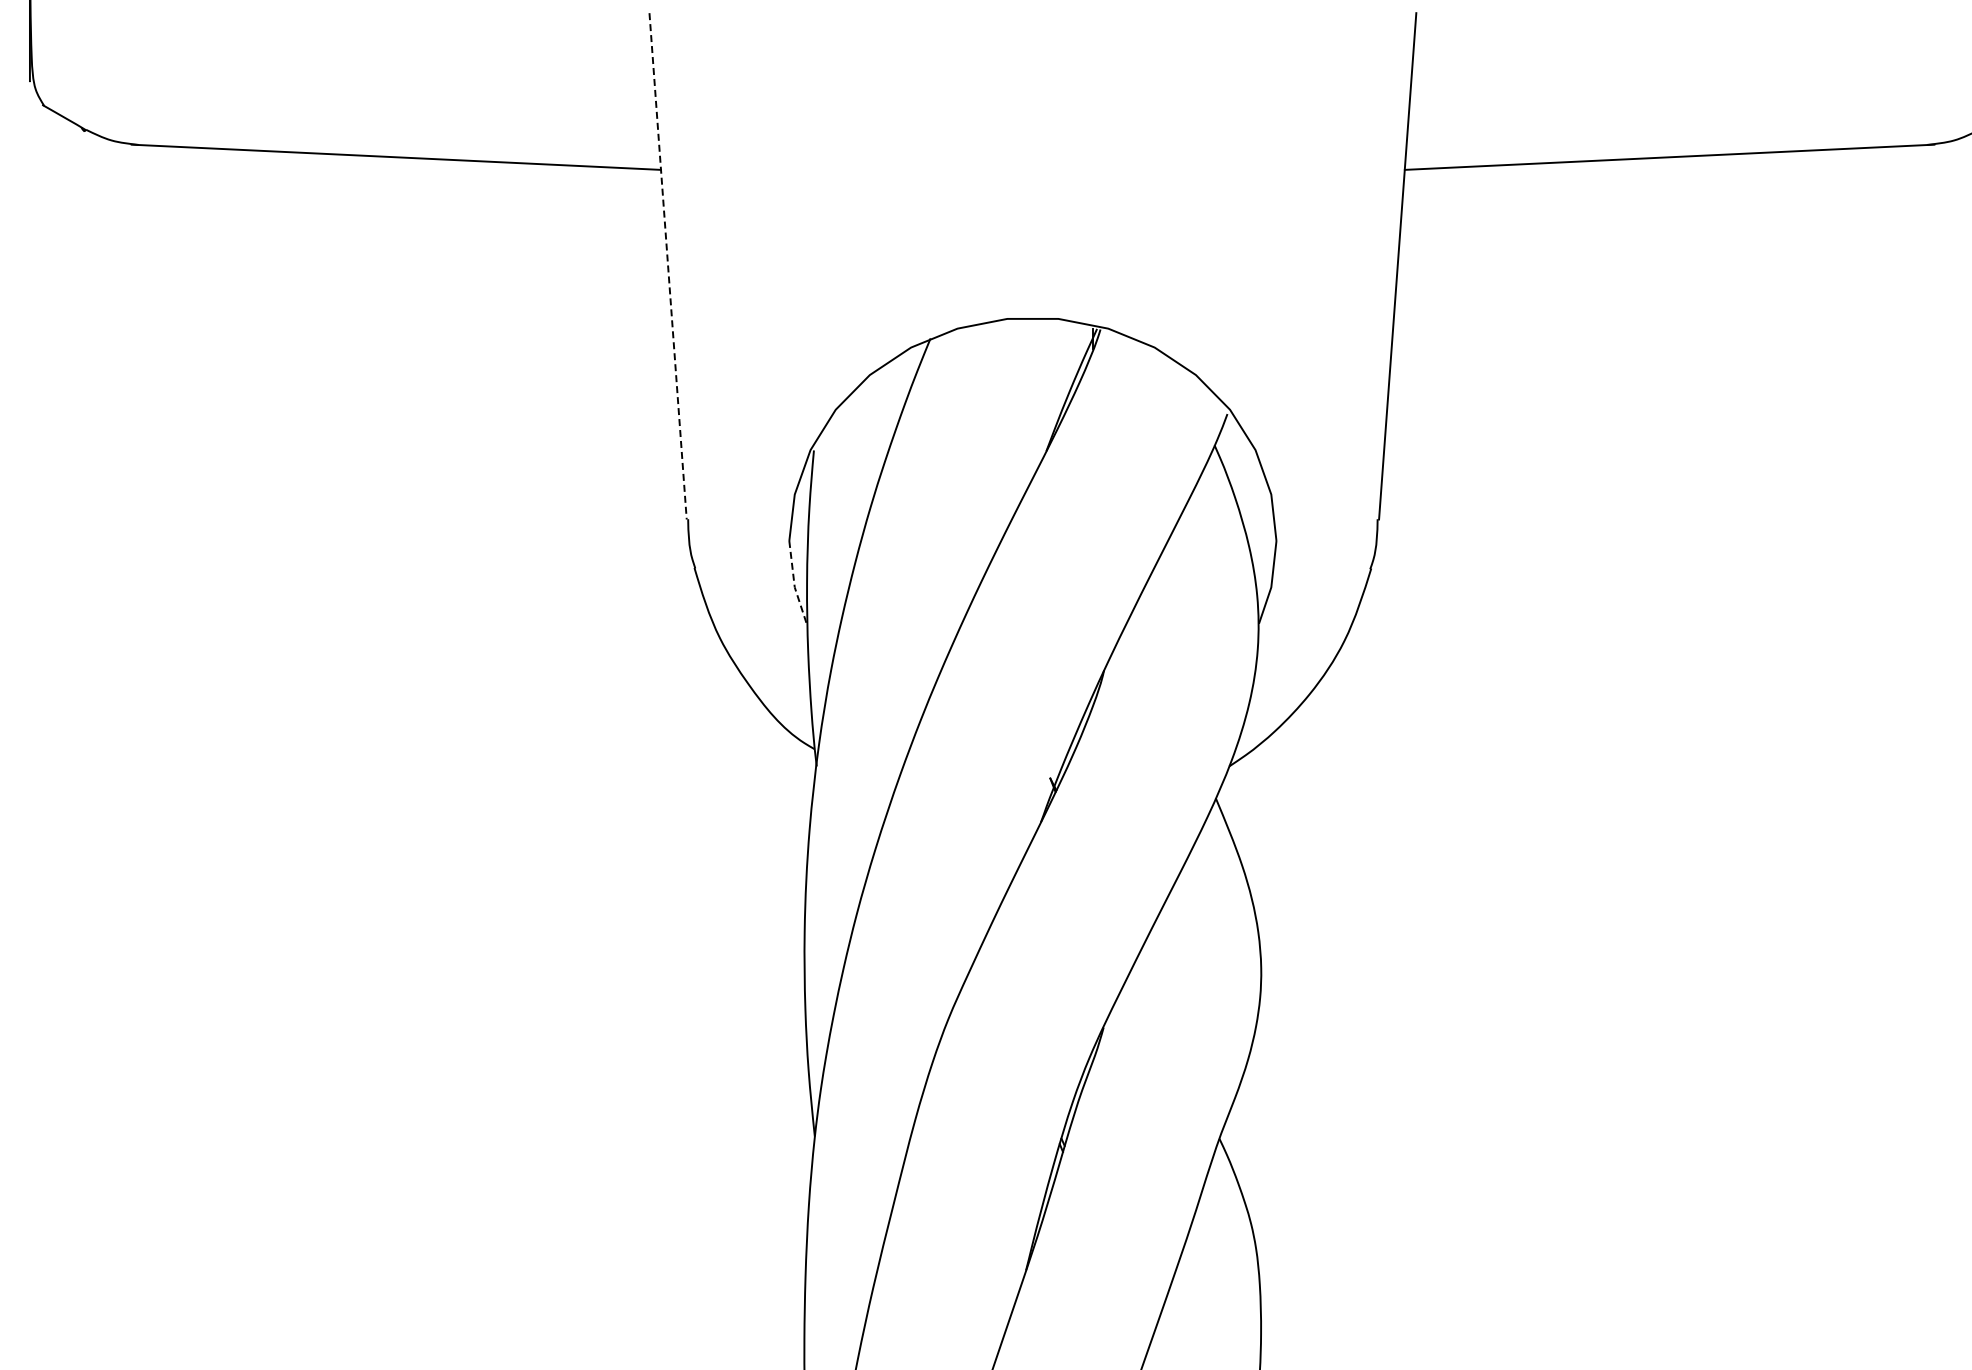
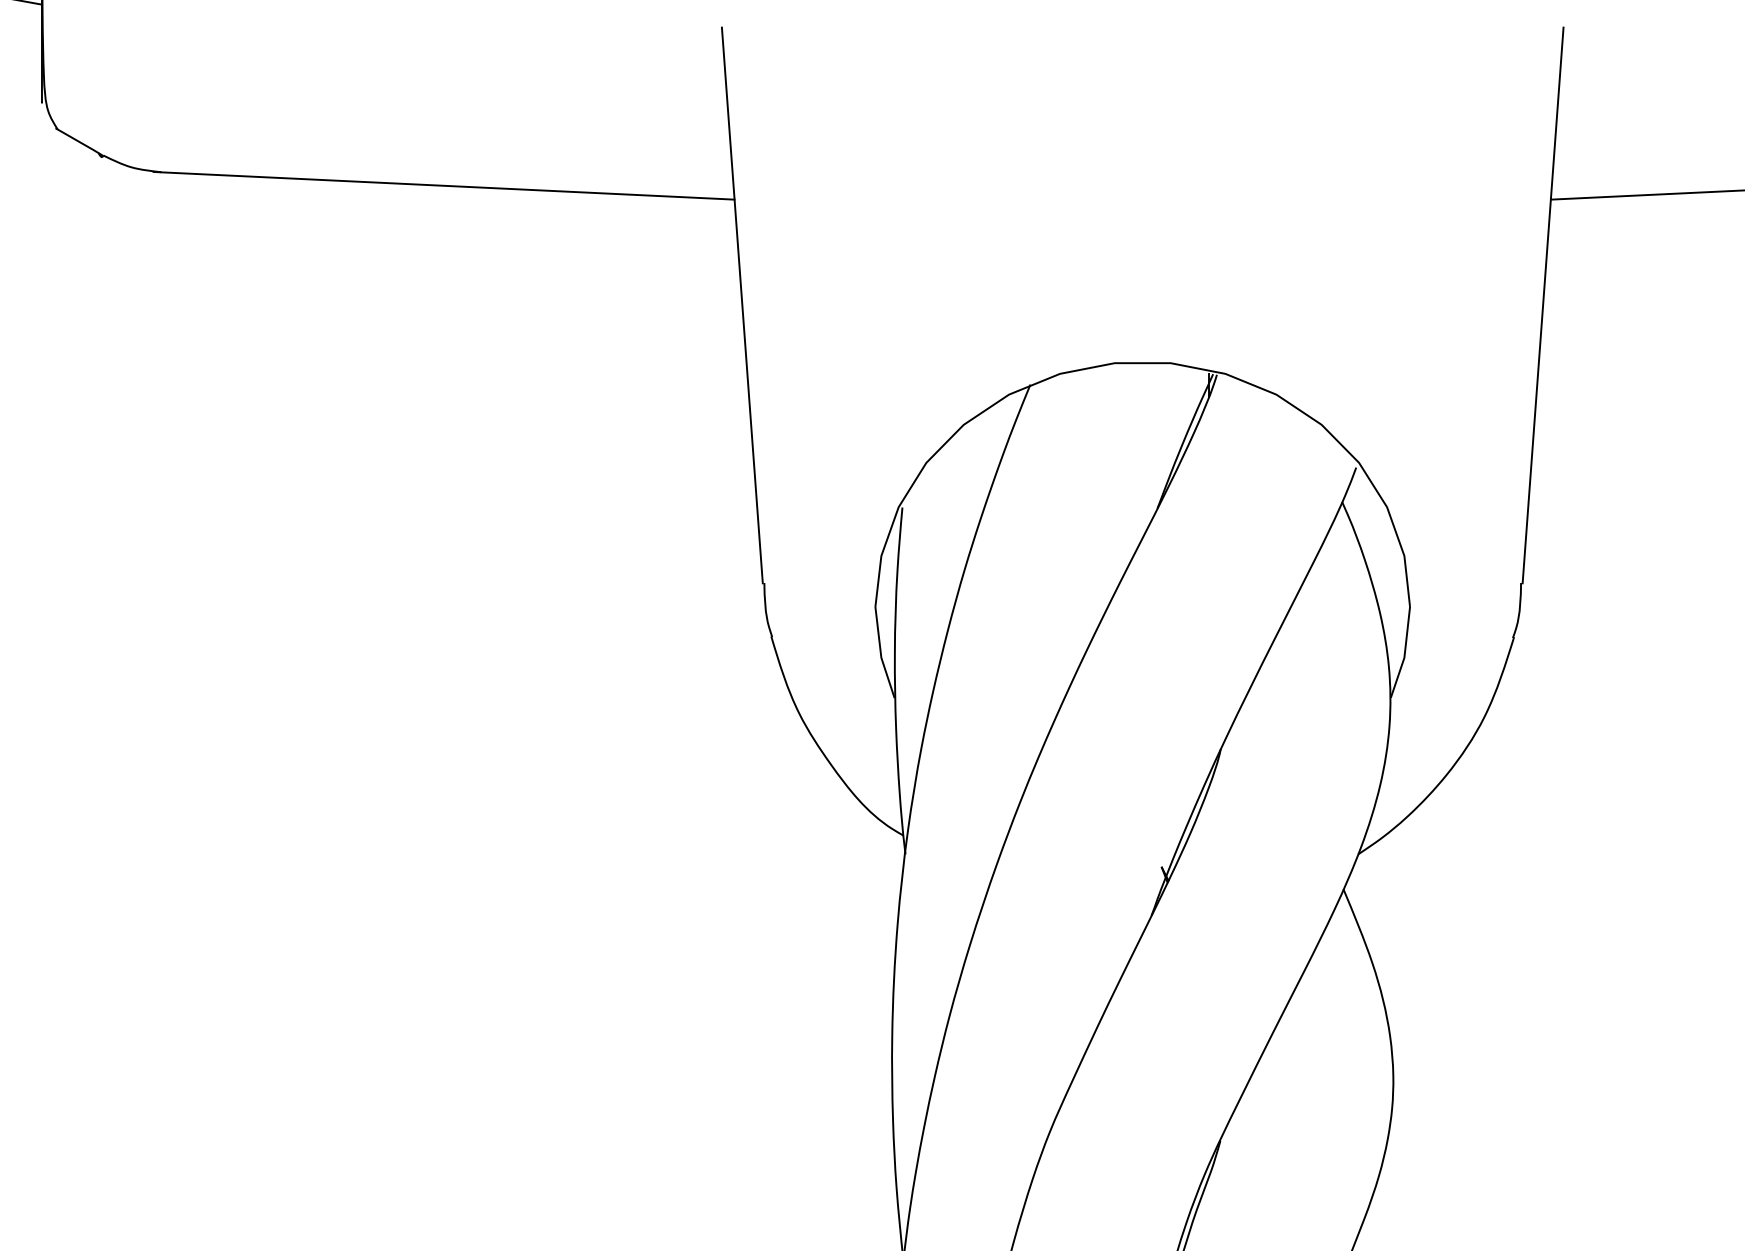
line: (668, 266) -> (742, 305), dashed -> solid
line: (794, 584) -> (881, 654), dashed -> solid

